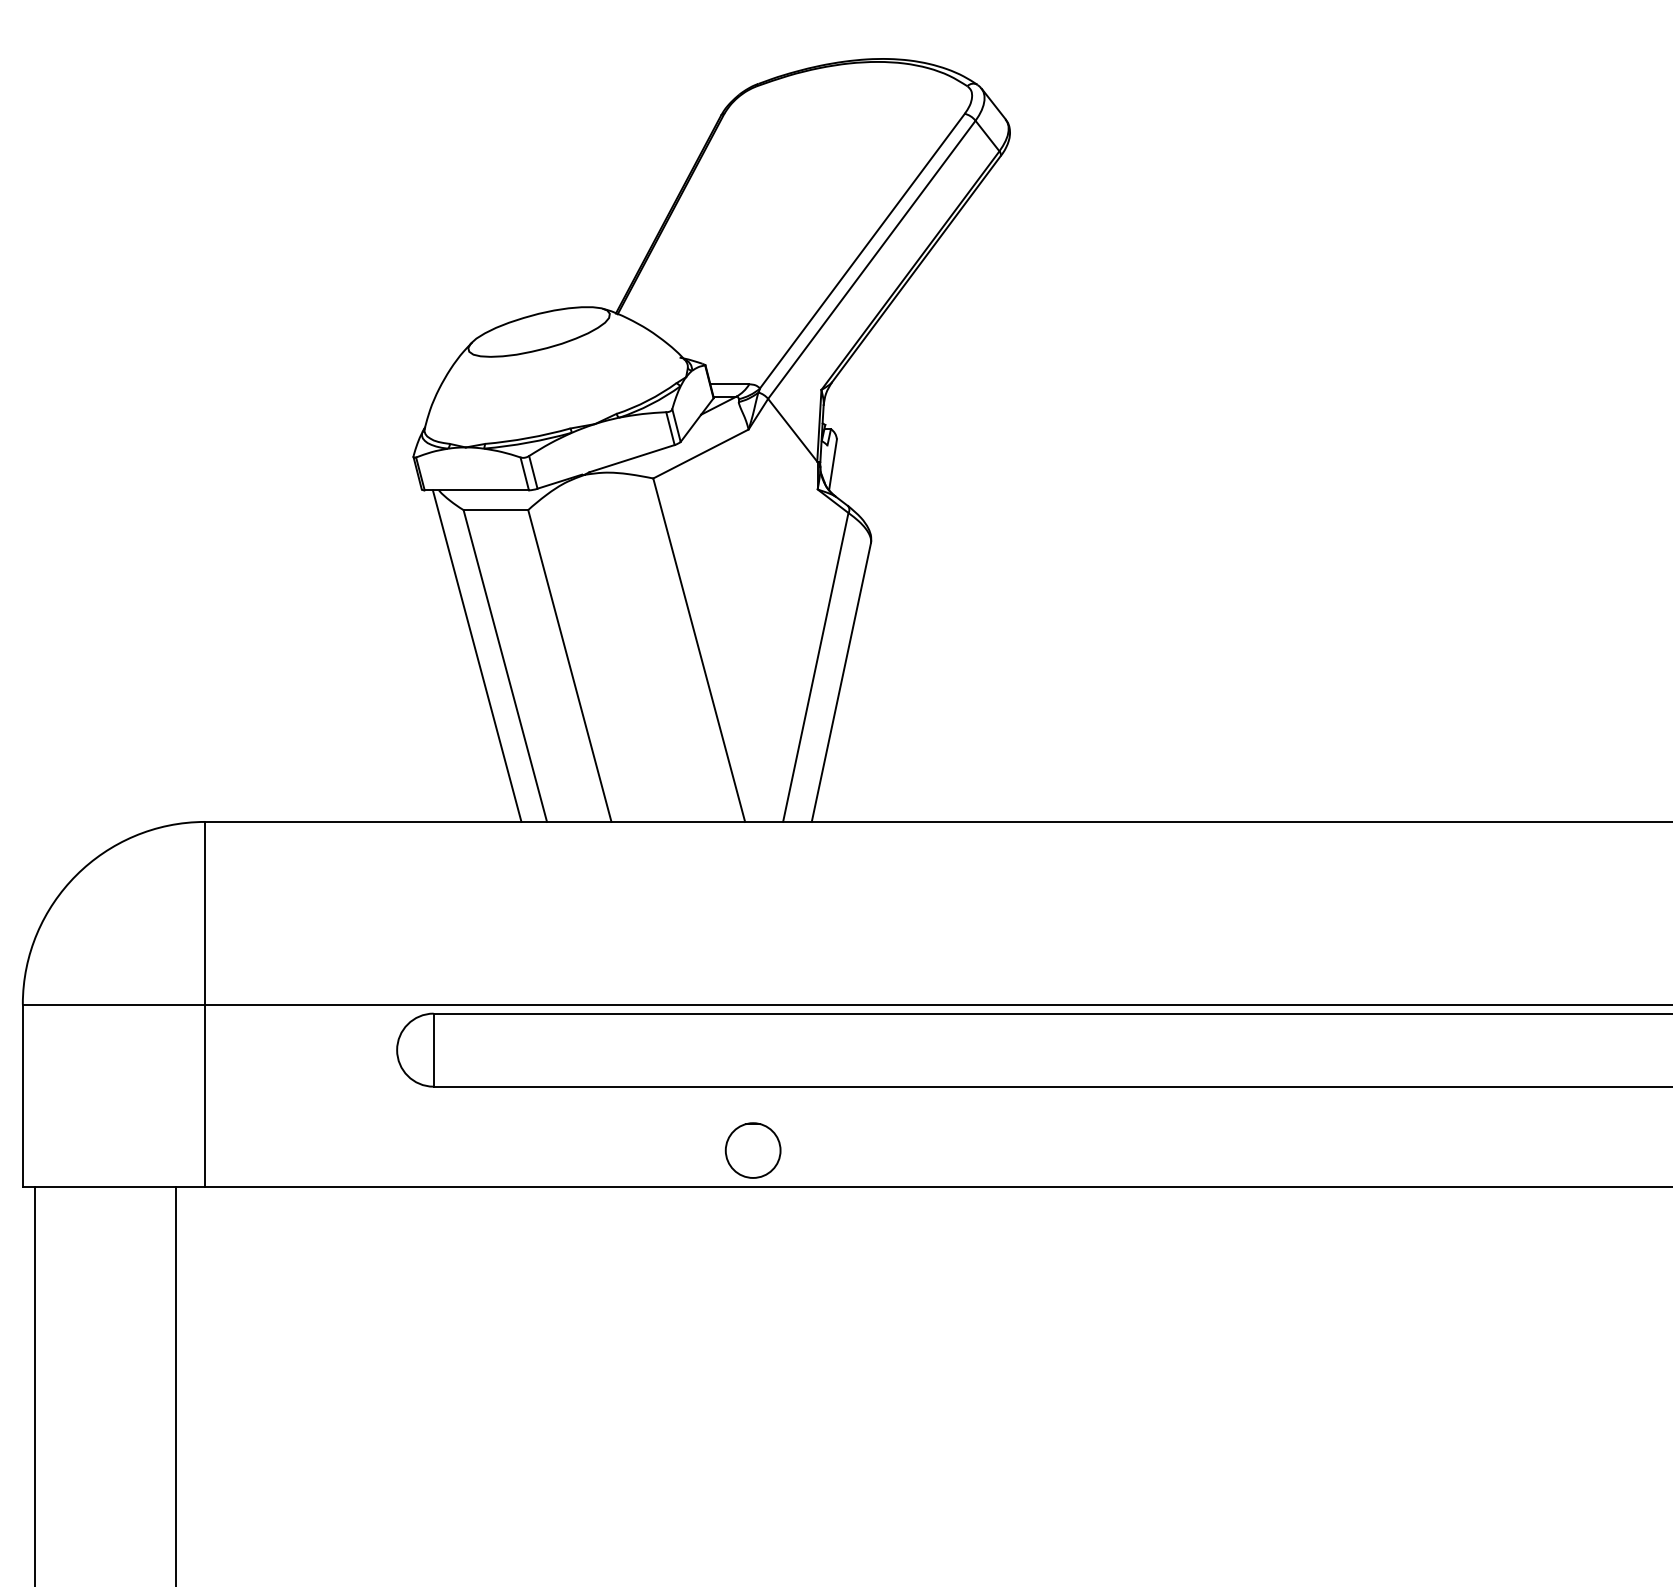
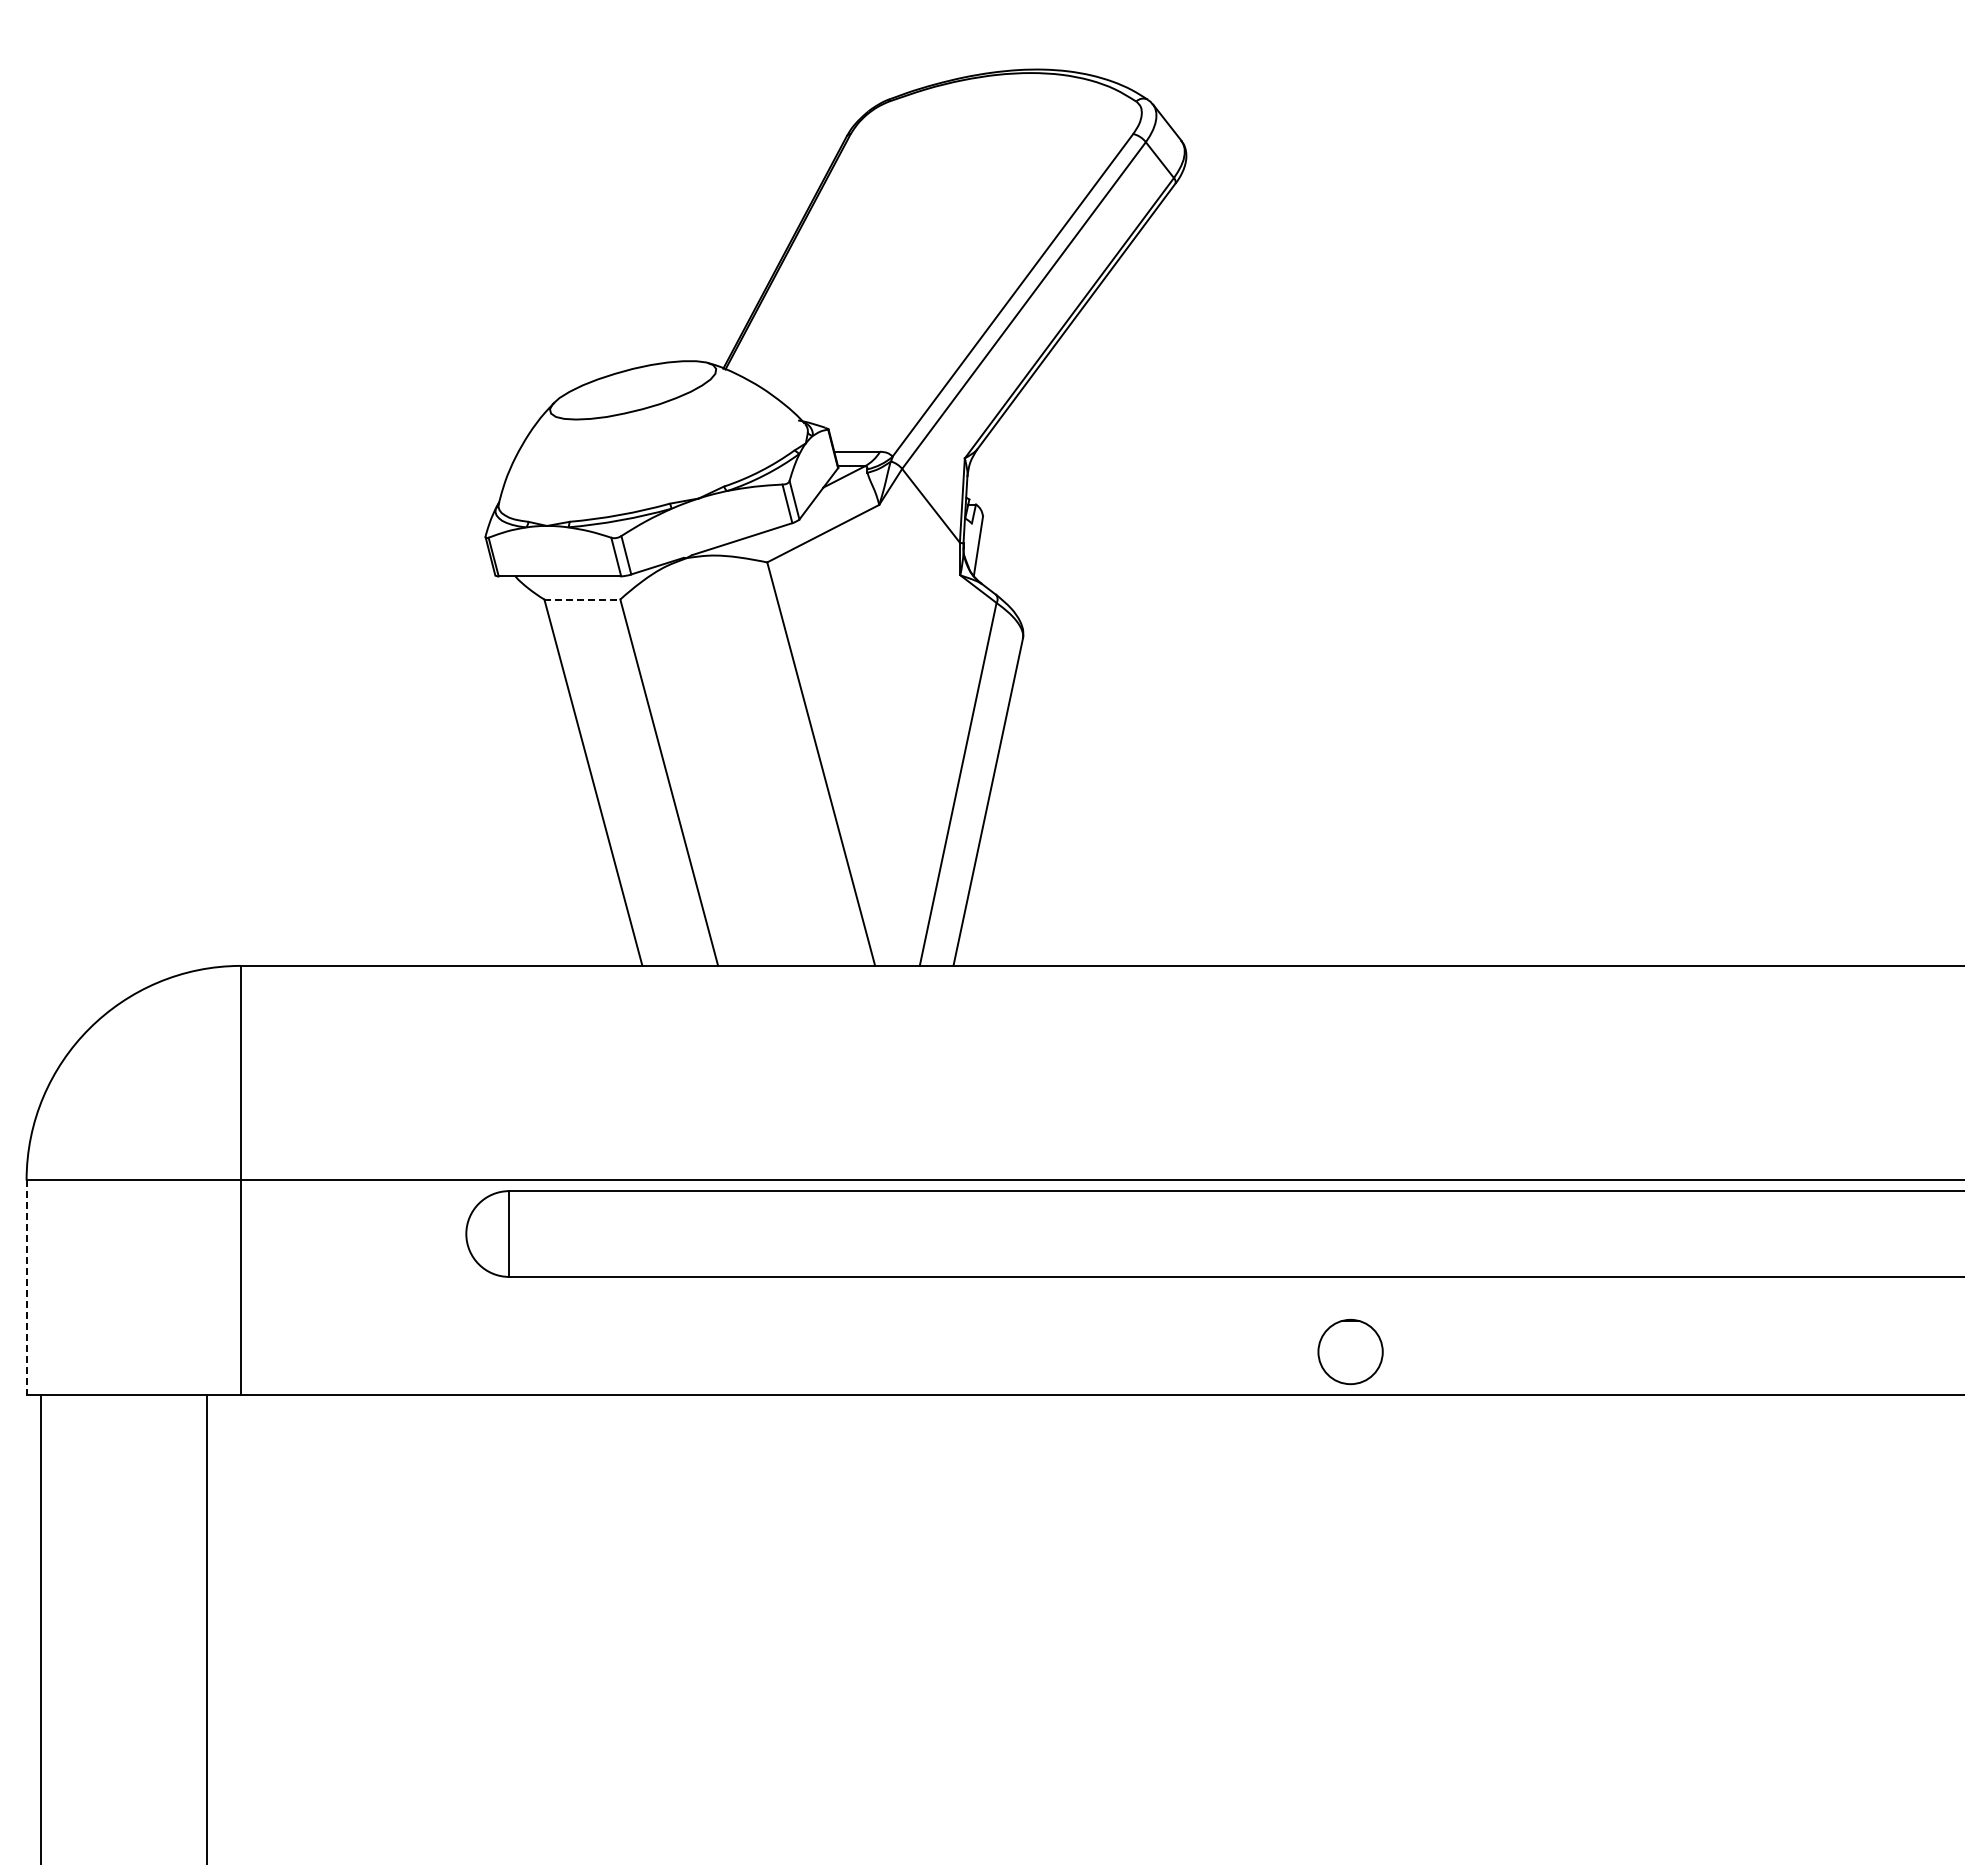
line: (496, 510) -> (582, 599), solid -> dashed
line: (477, 655) -> (560, 770), removed
line: (22, 1096) -> (26, 1288), solid -> dashed
circle: (753, 1151) -> (1350, 1352), moved

